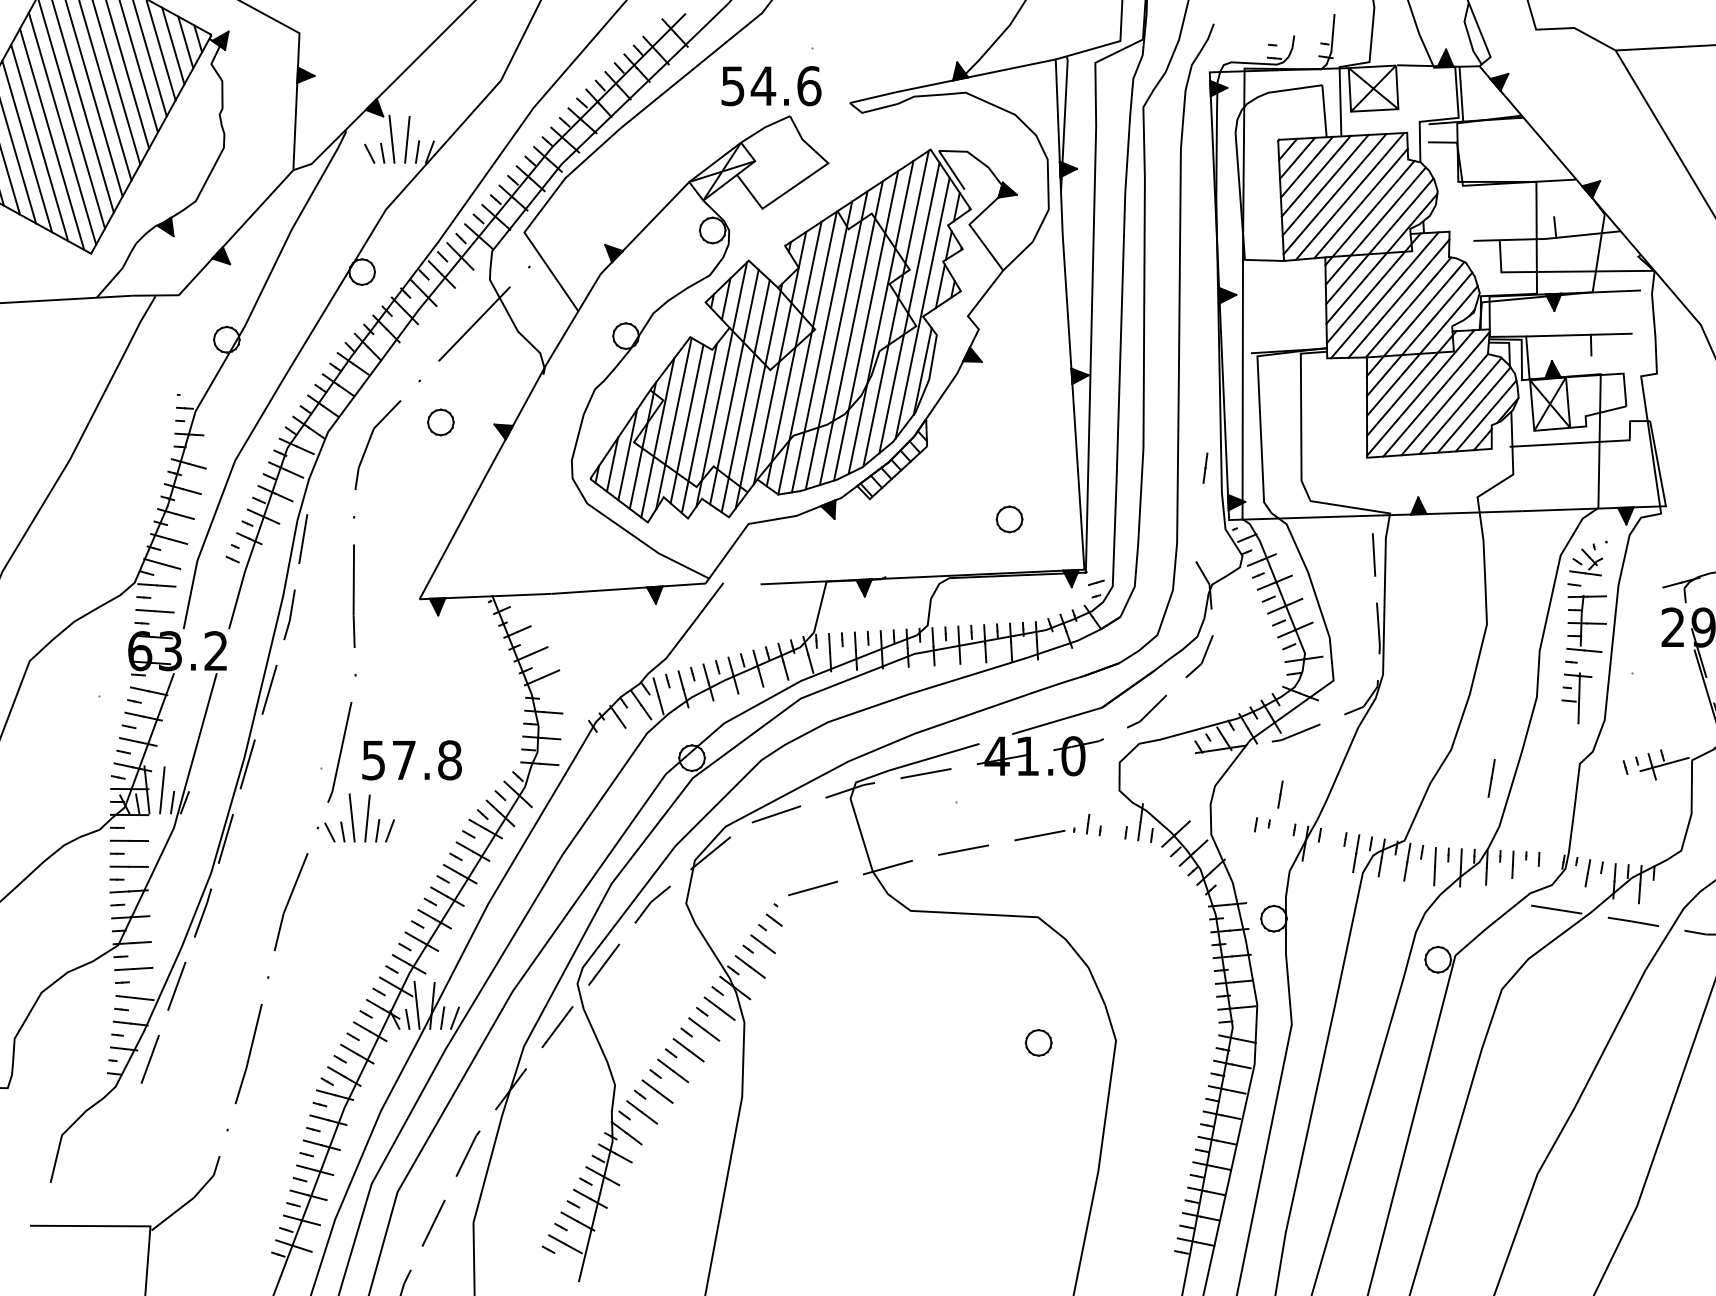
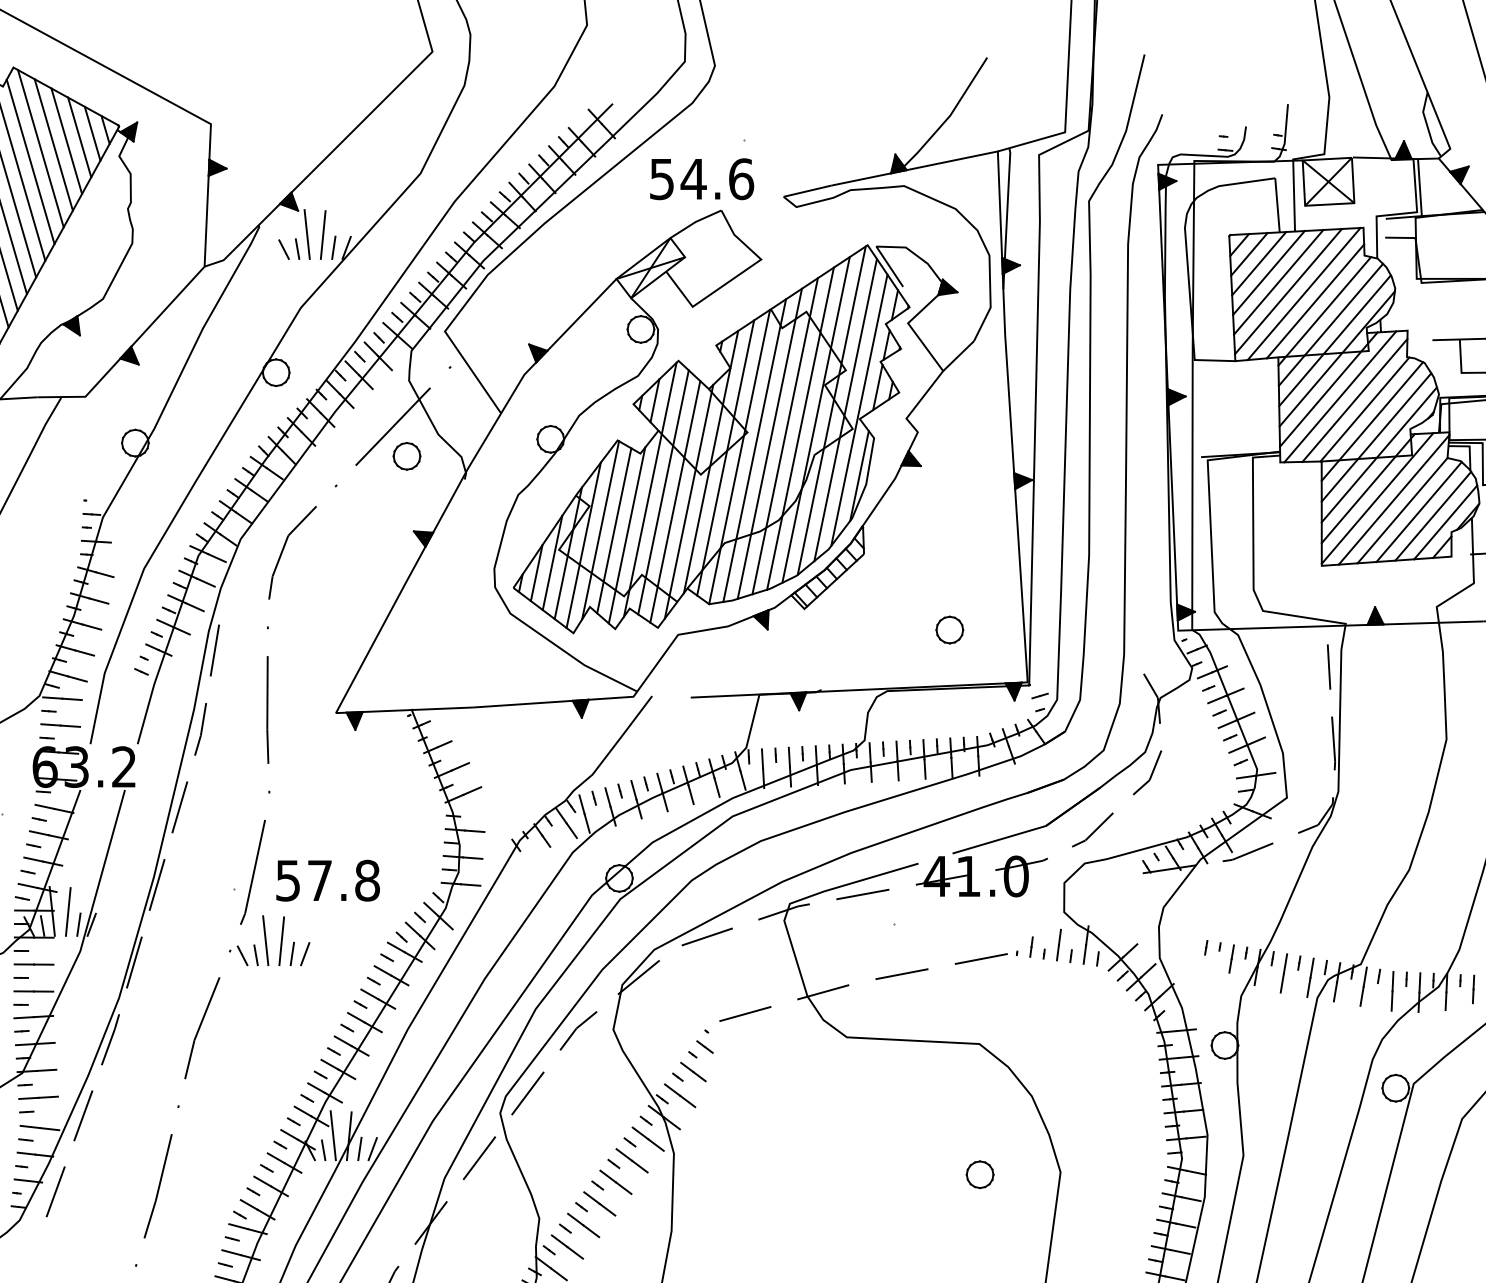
part: (440, 422) -> (406, 456), moved
line: (1205, 467) -> (1058, 944), moved
line: (1491, 778) -> (1283, 973), moved
line: (1280, 794) -> (1231, 958), moved

